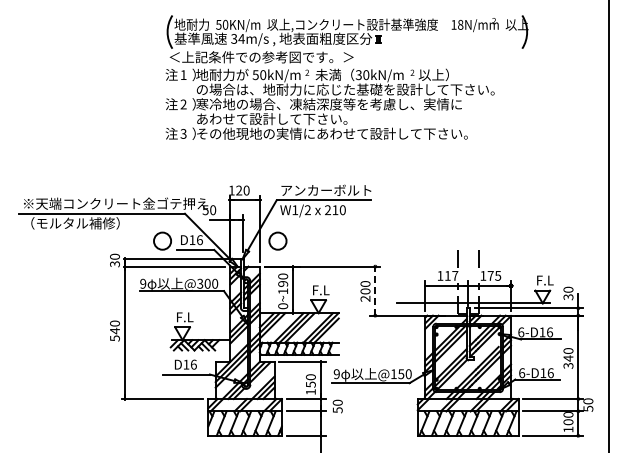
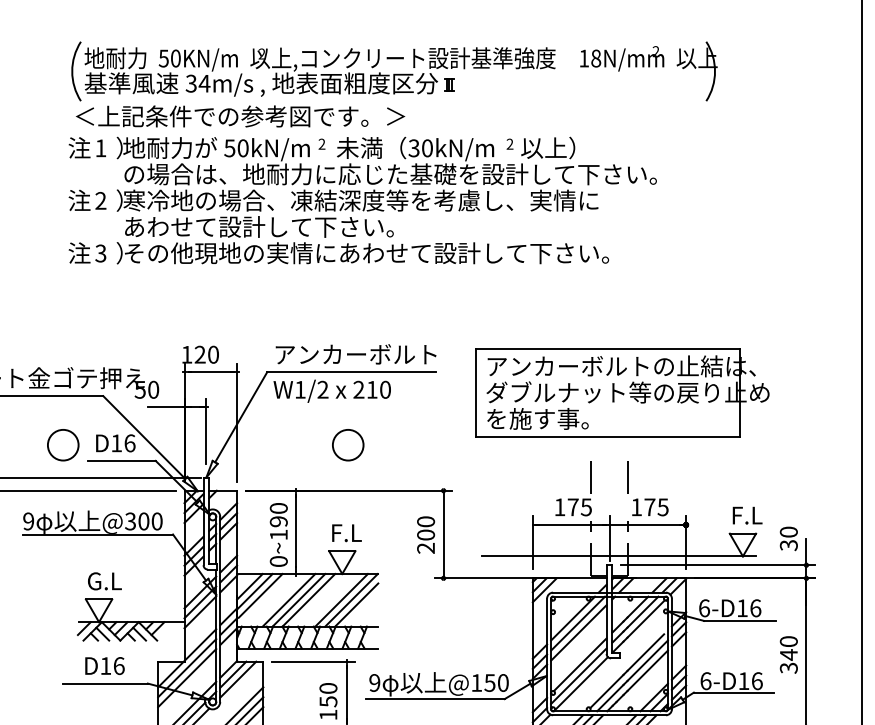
part: (474, 211) -> (620, 392), added
circle: (277, 240) -> (347, 444), moved
text: (451, 275) -> (579, 506), 117 -> 175
line: (375, 291) -> (443, 535), dashed -> solid
text: (185, 317) -> (104, 581), F.L -> G.L

